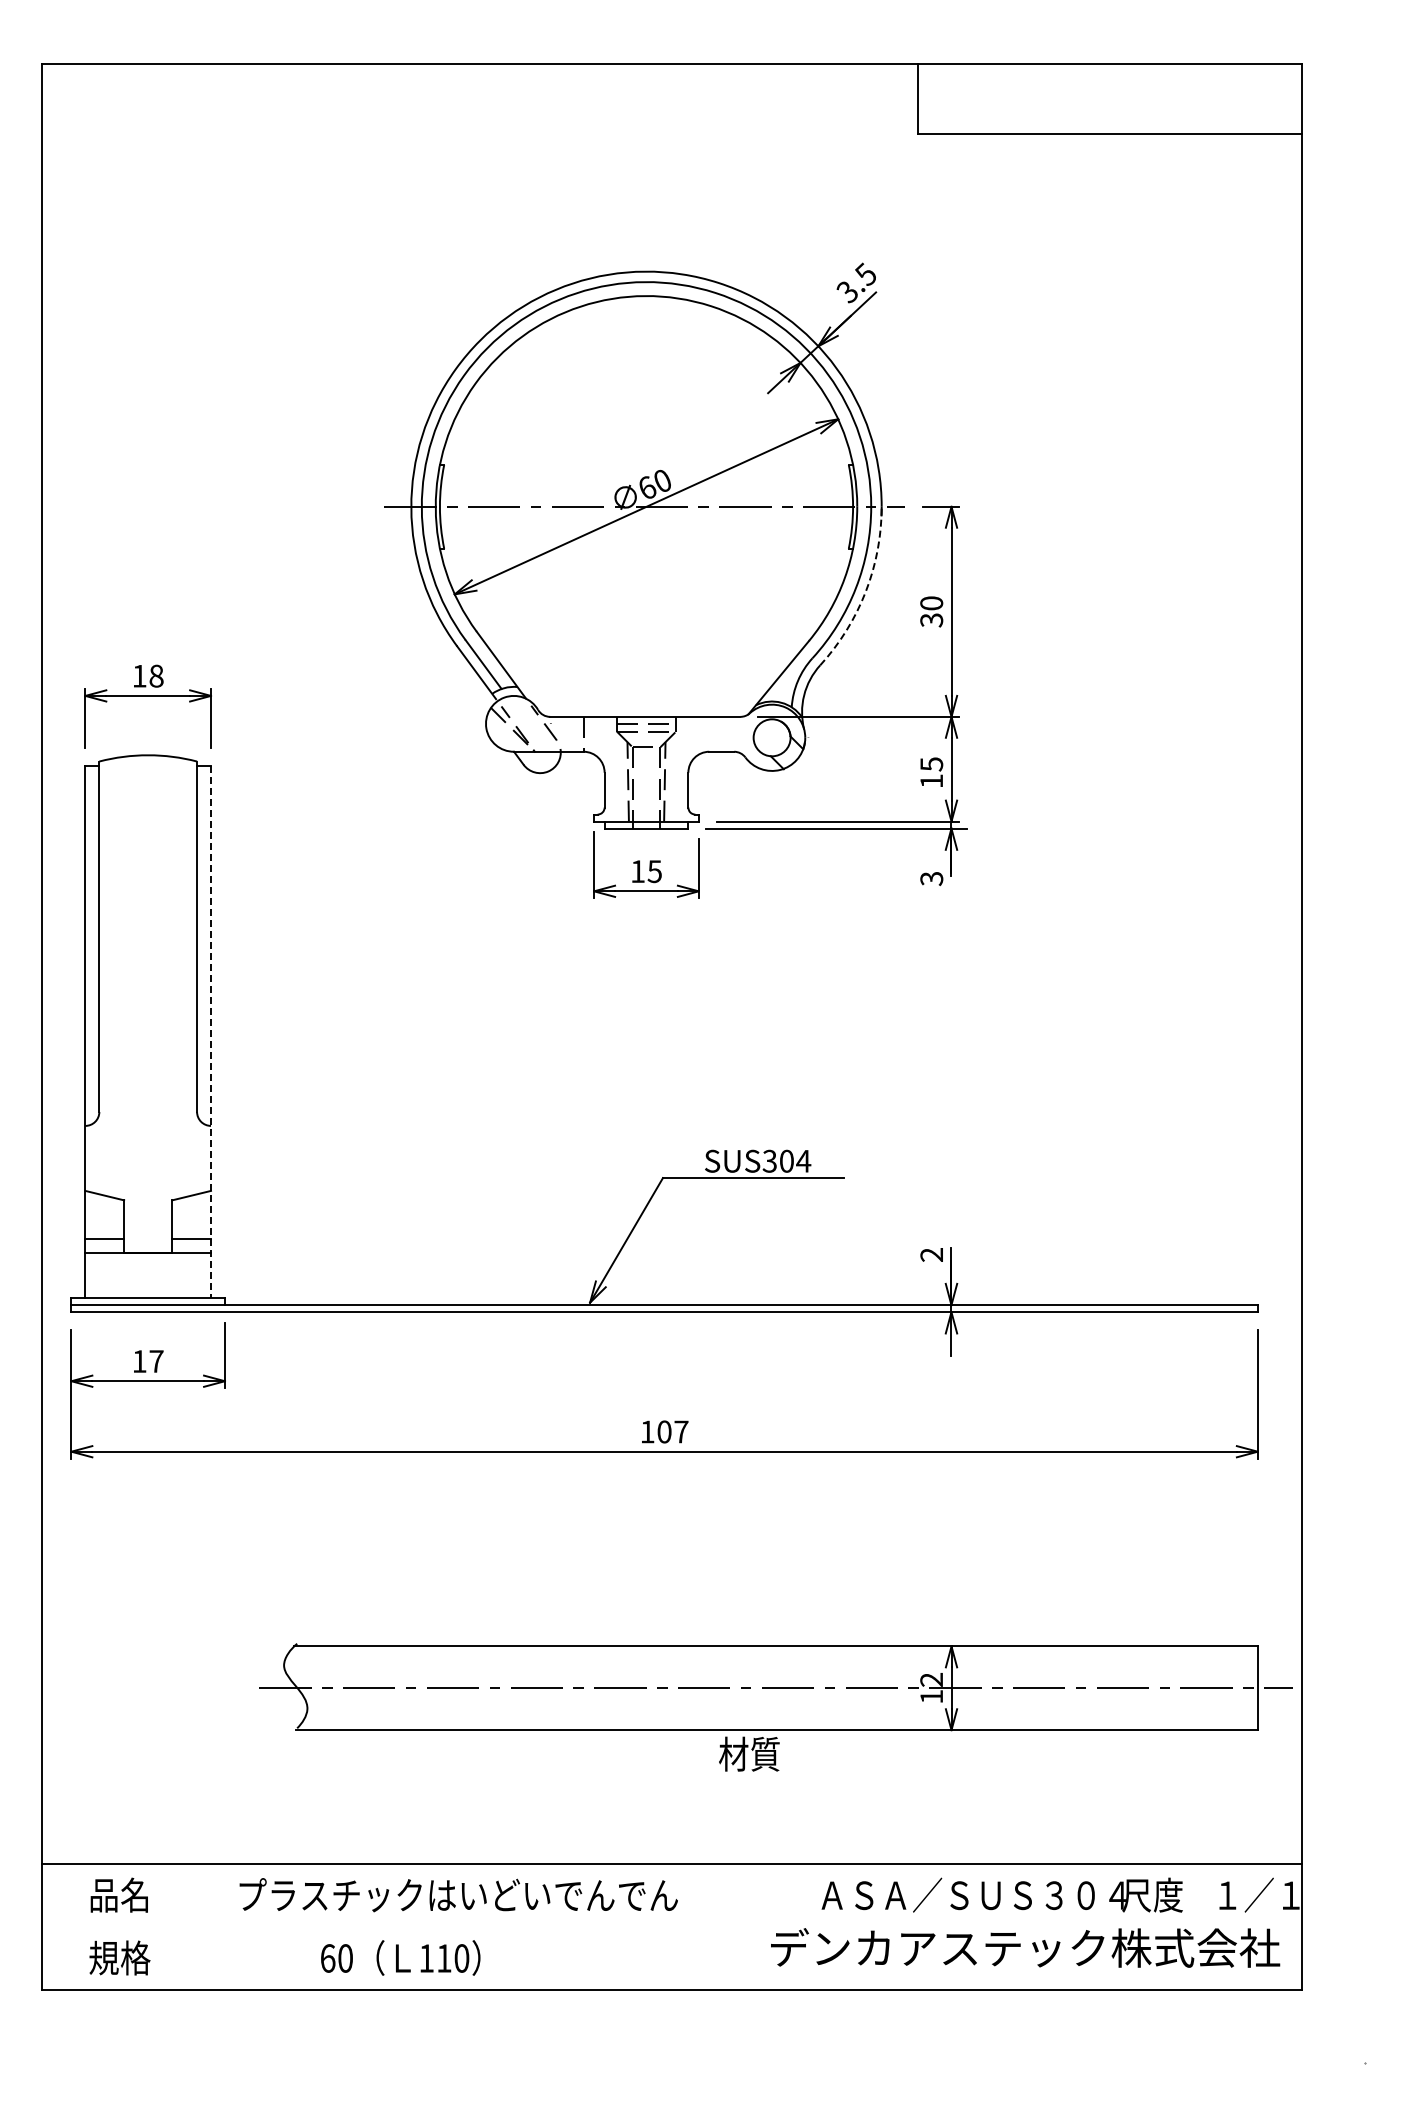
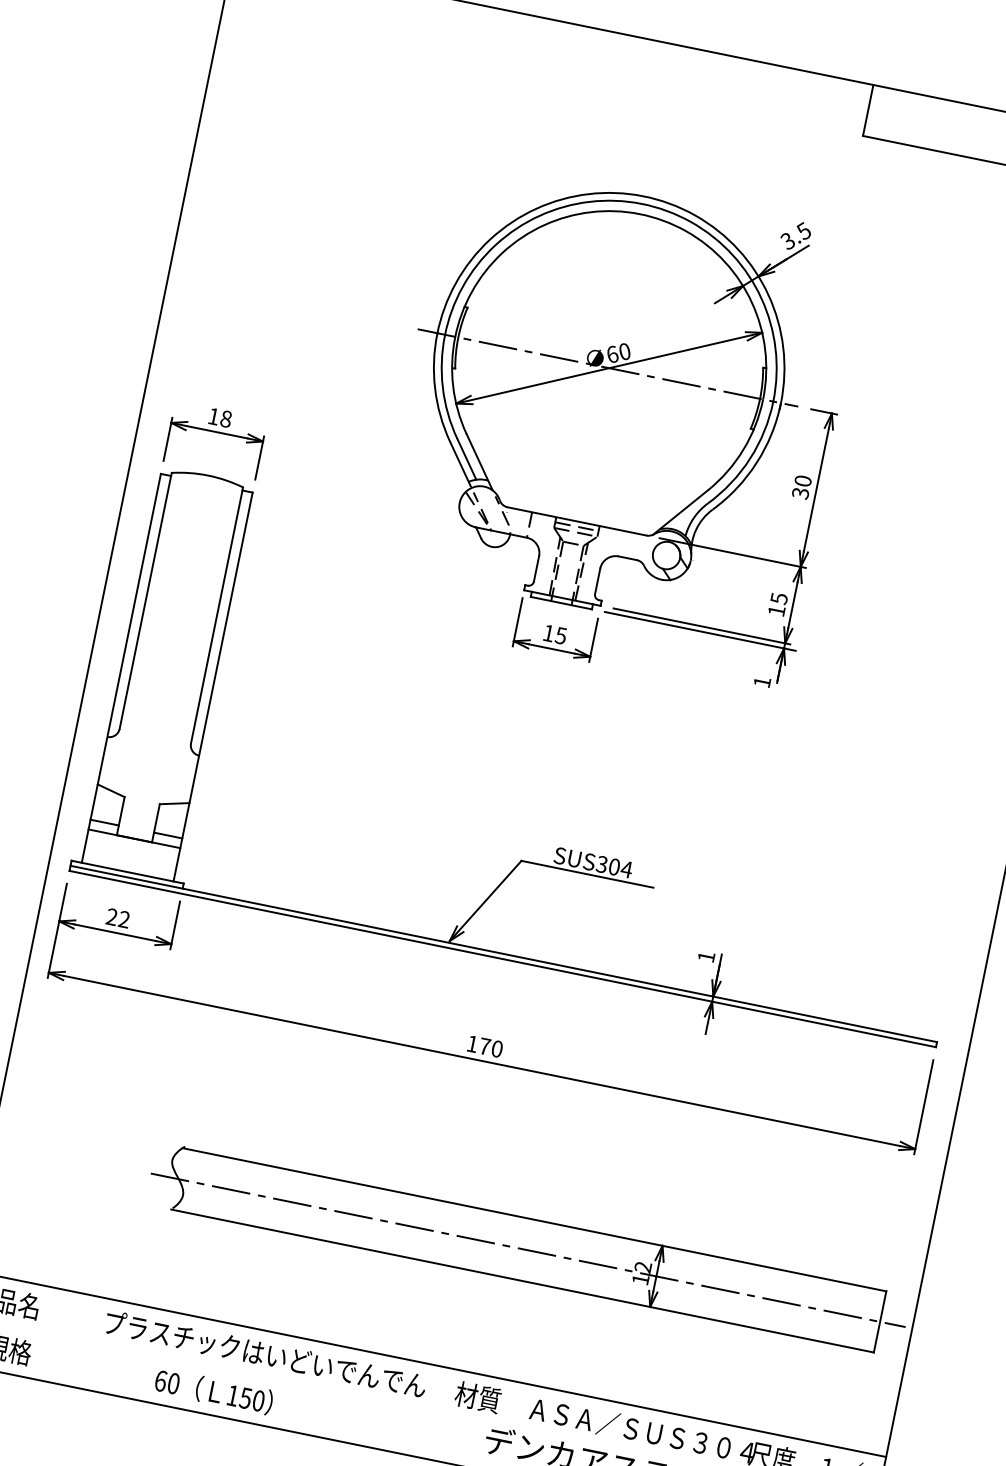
arc: (865, 591) -> (756, 462), dashed -> solid
text: (931, 879) -> (761, 682), 3 -> 1
line: (211, 1032) -> (213, 687), dashed -> solid
text: (931, 1254) -> (706, 956), 2 -> 1
text: (147, 1361) -> (117, 918), 17 -> 22
text: (672, 1431) -> (490, 1047), 107 -> 170
text: (749, 1753) -> (478, 1396), moved
text: (443, 1958) -> (245, 1398), 110 -> 150

